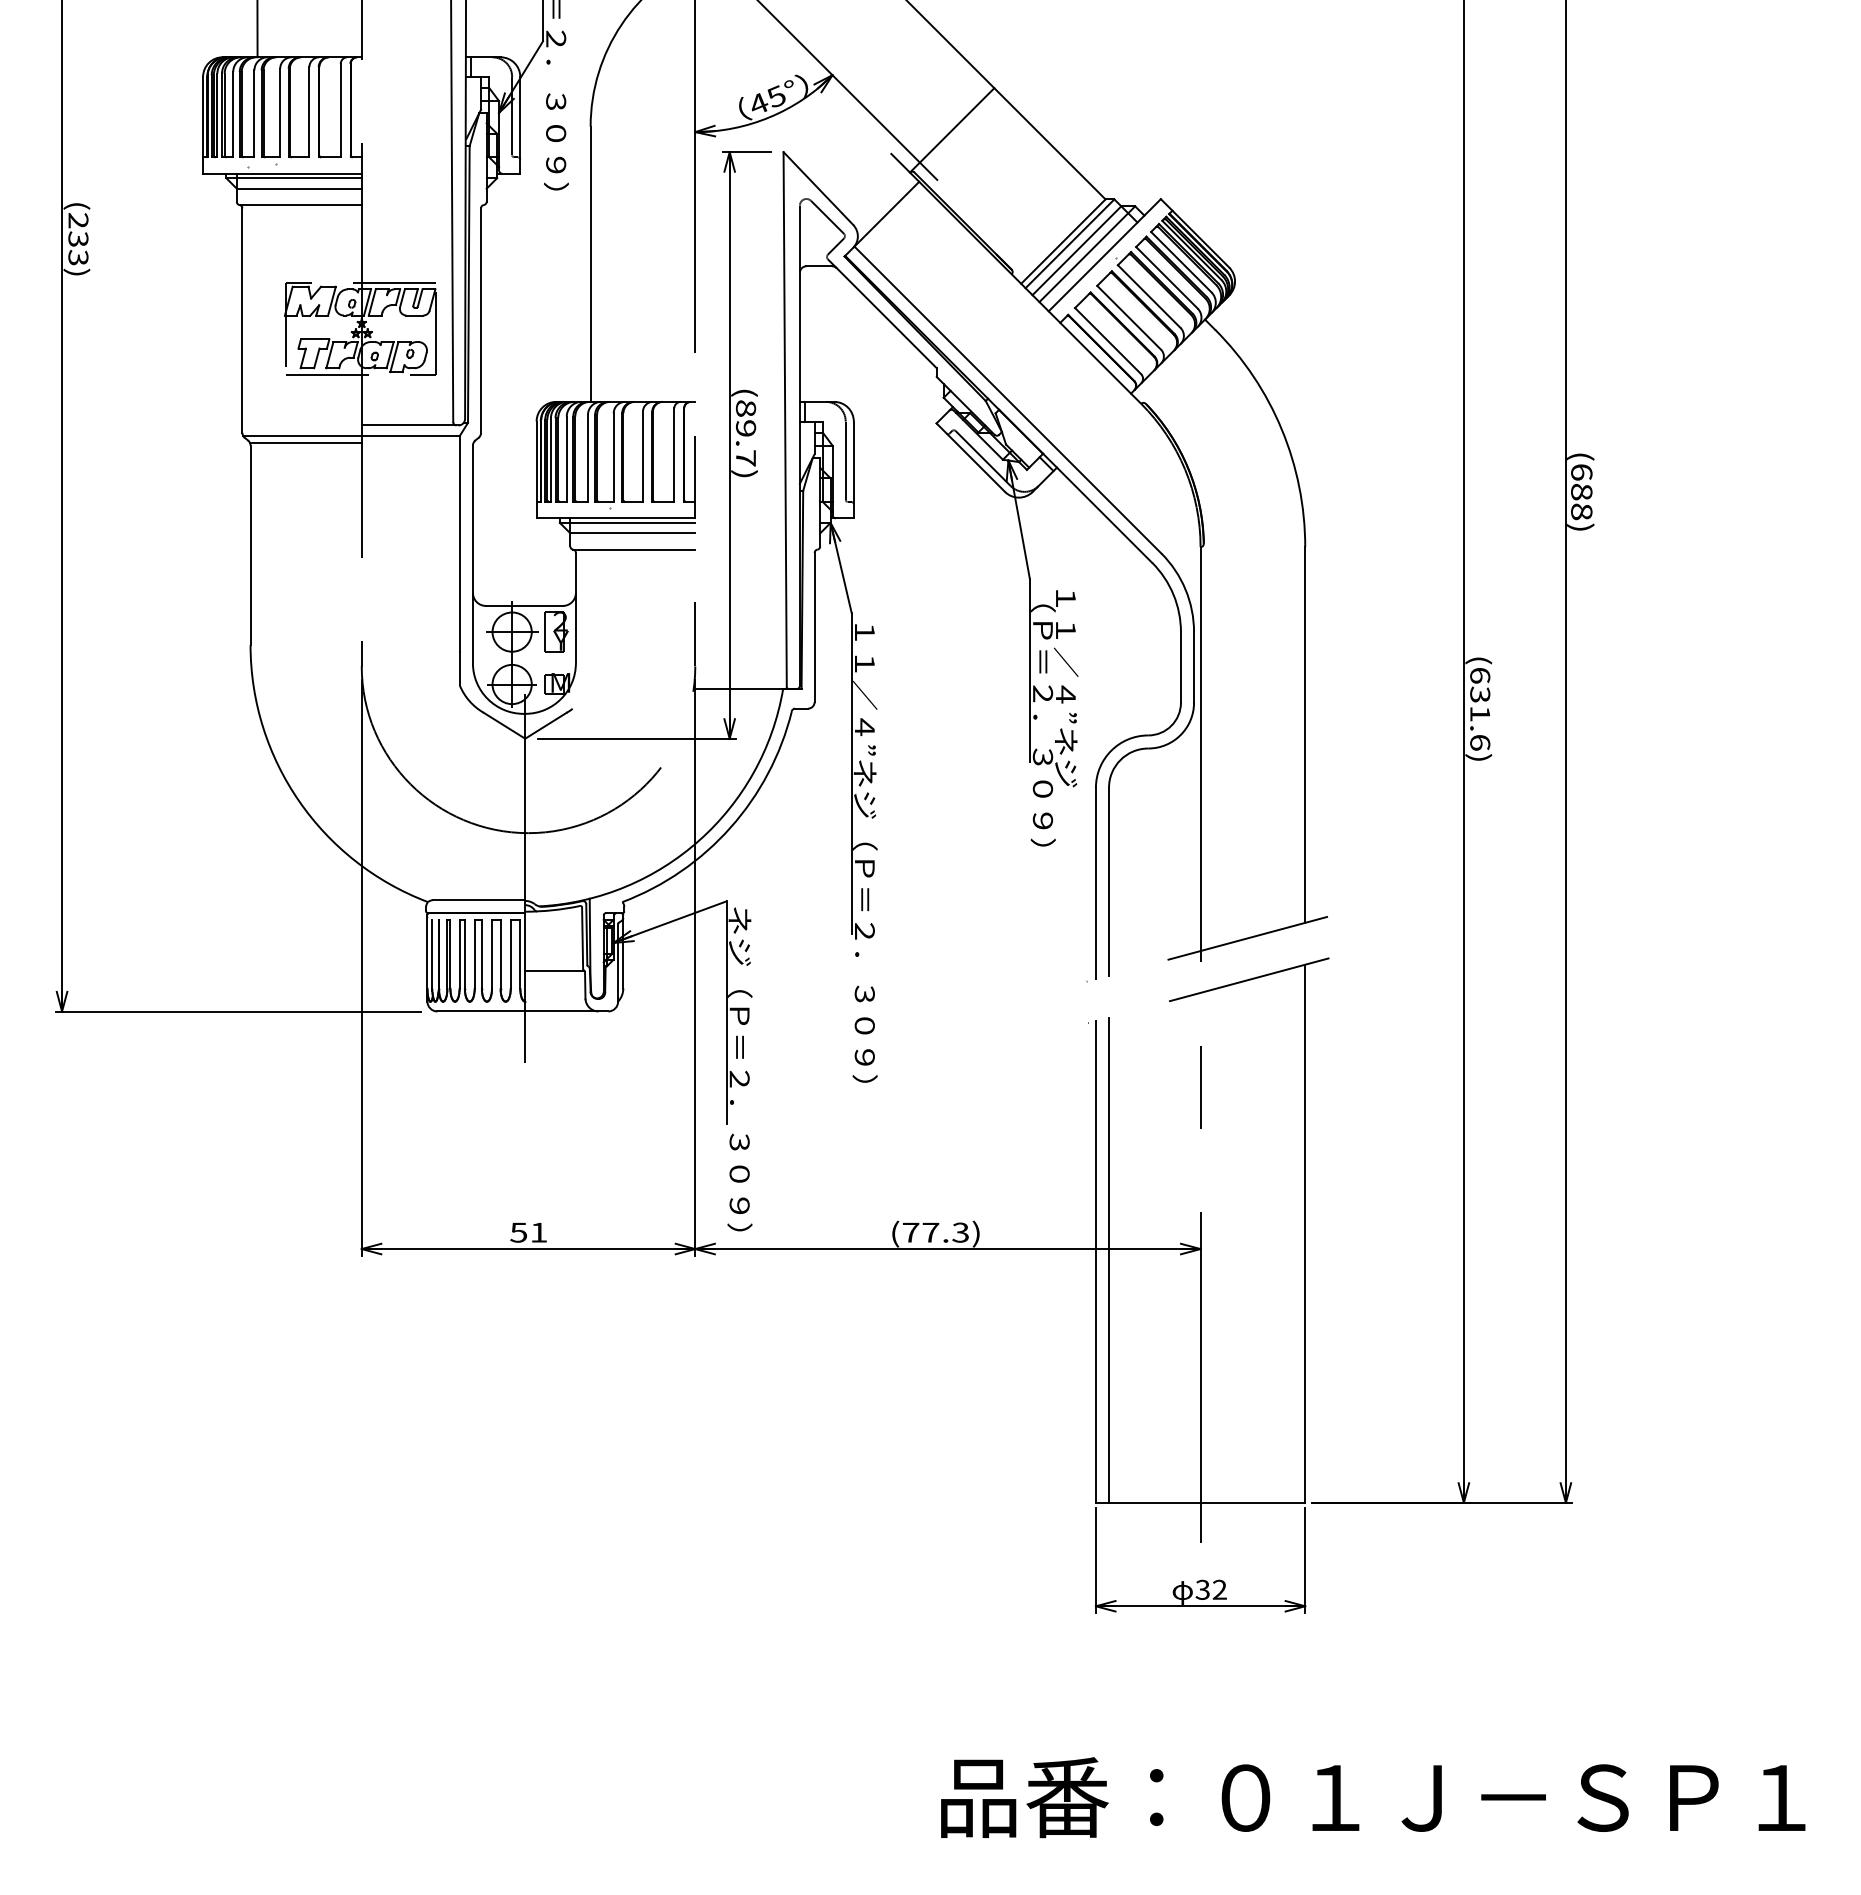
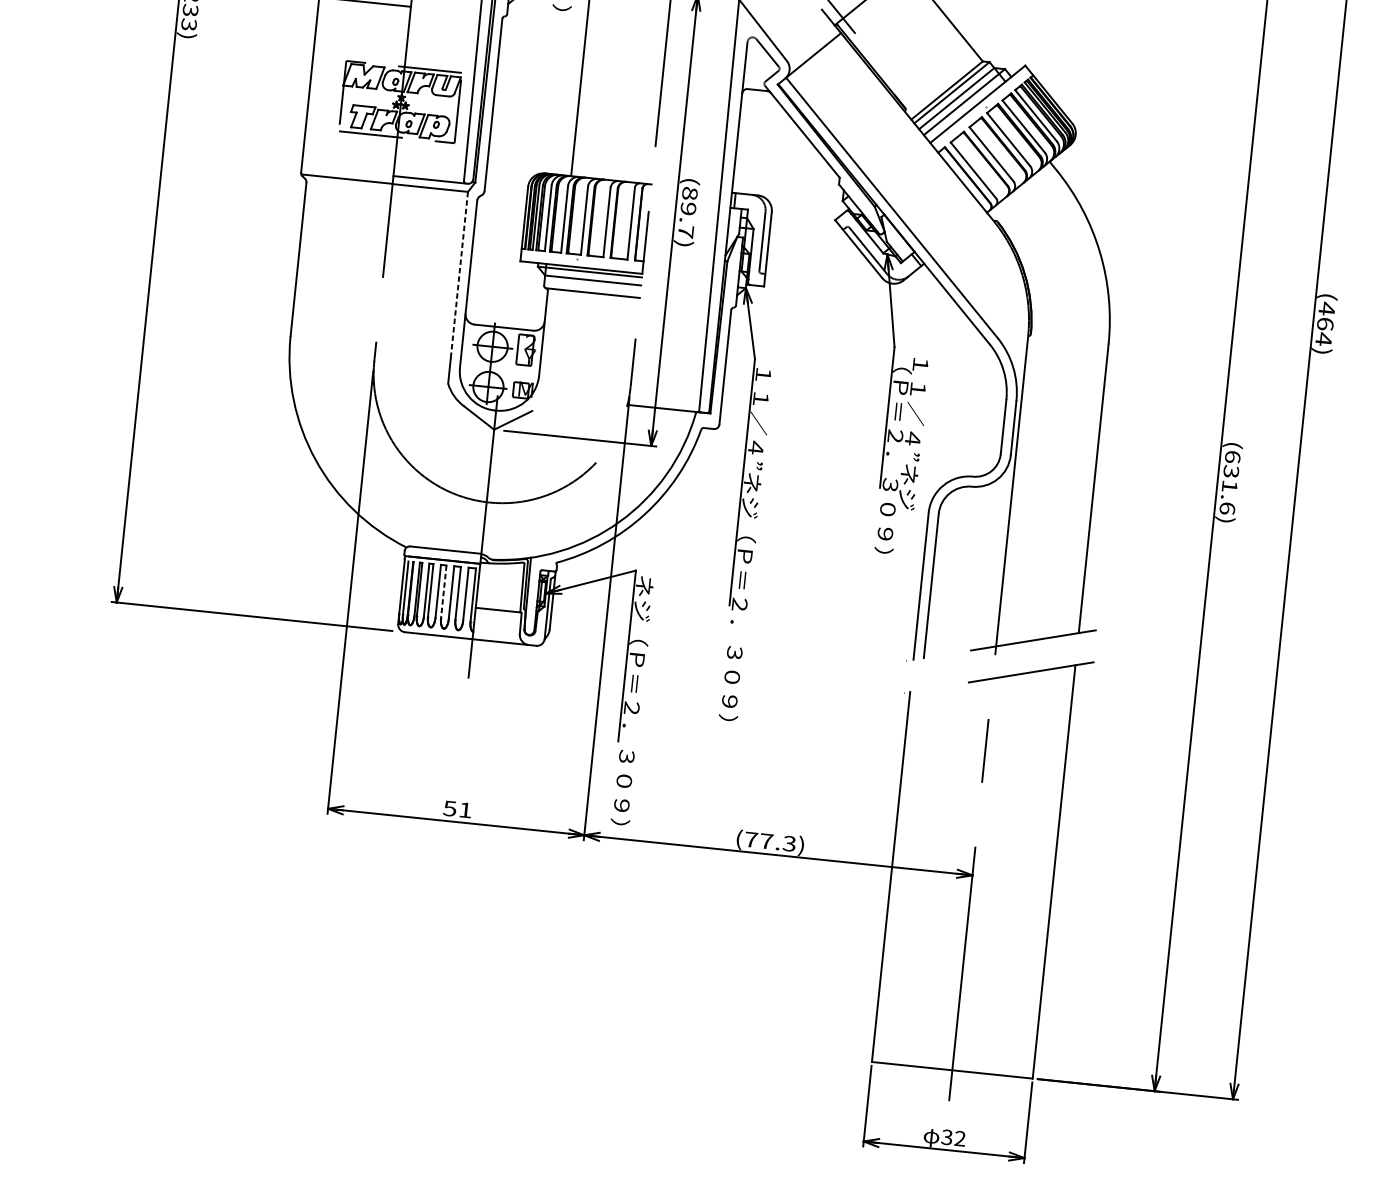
line: (305, 442) -> (348, 184), removed
text: (1581, 491) -> (1325, 323), (688) -> (464)
line: (459, 544) -> (459, 275), solid -> dashed
line: (481, 954) -> (443, 592), solid -> dashed
line: (1109, 1259) -> (901, 876), removed

